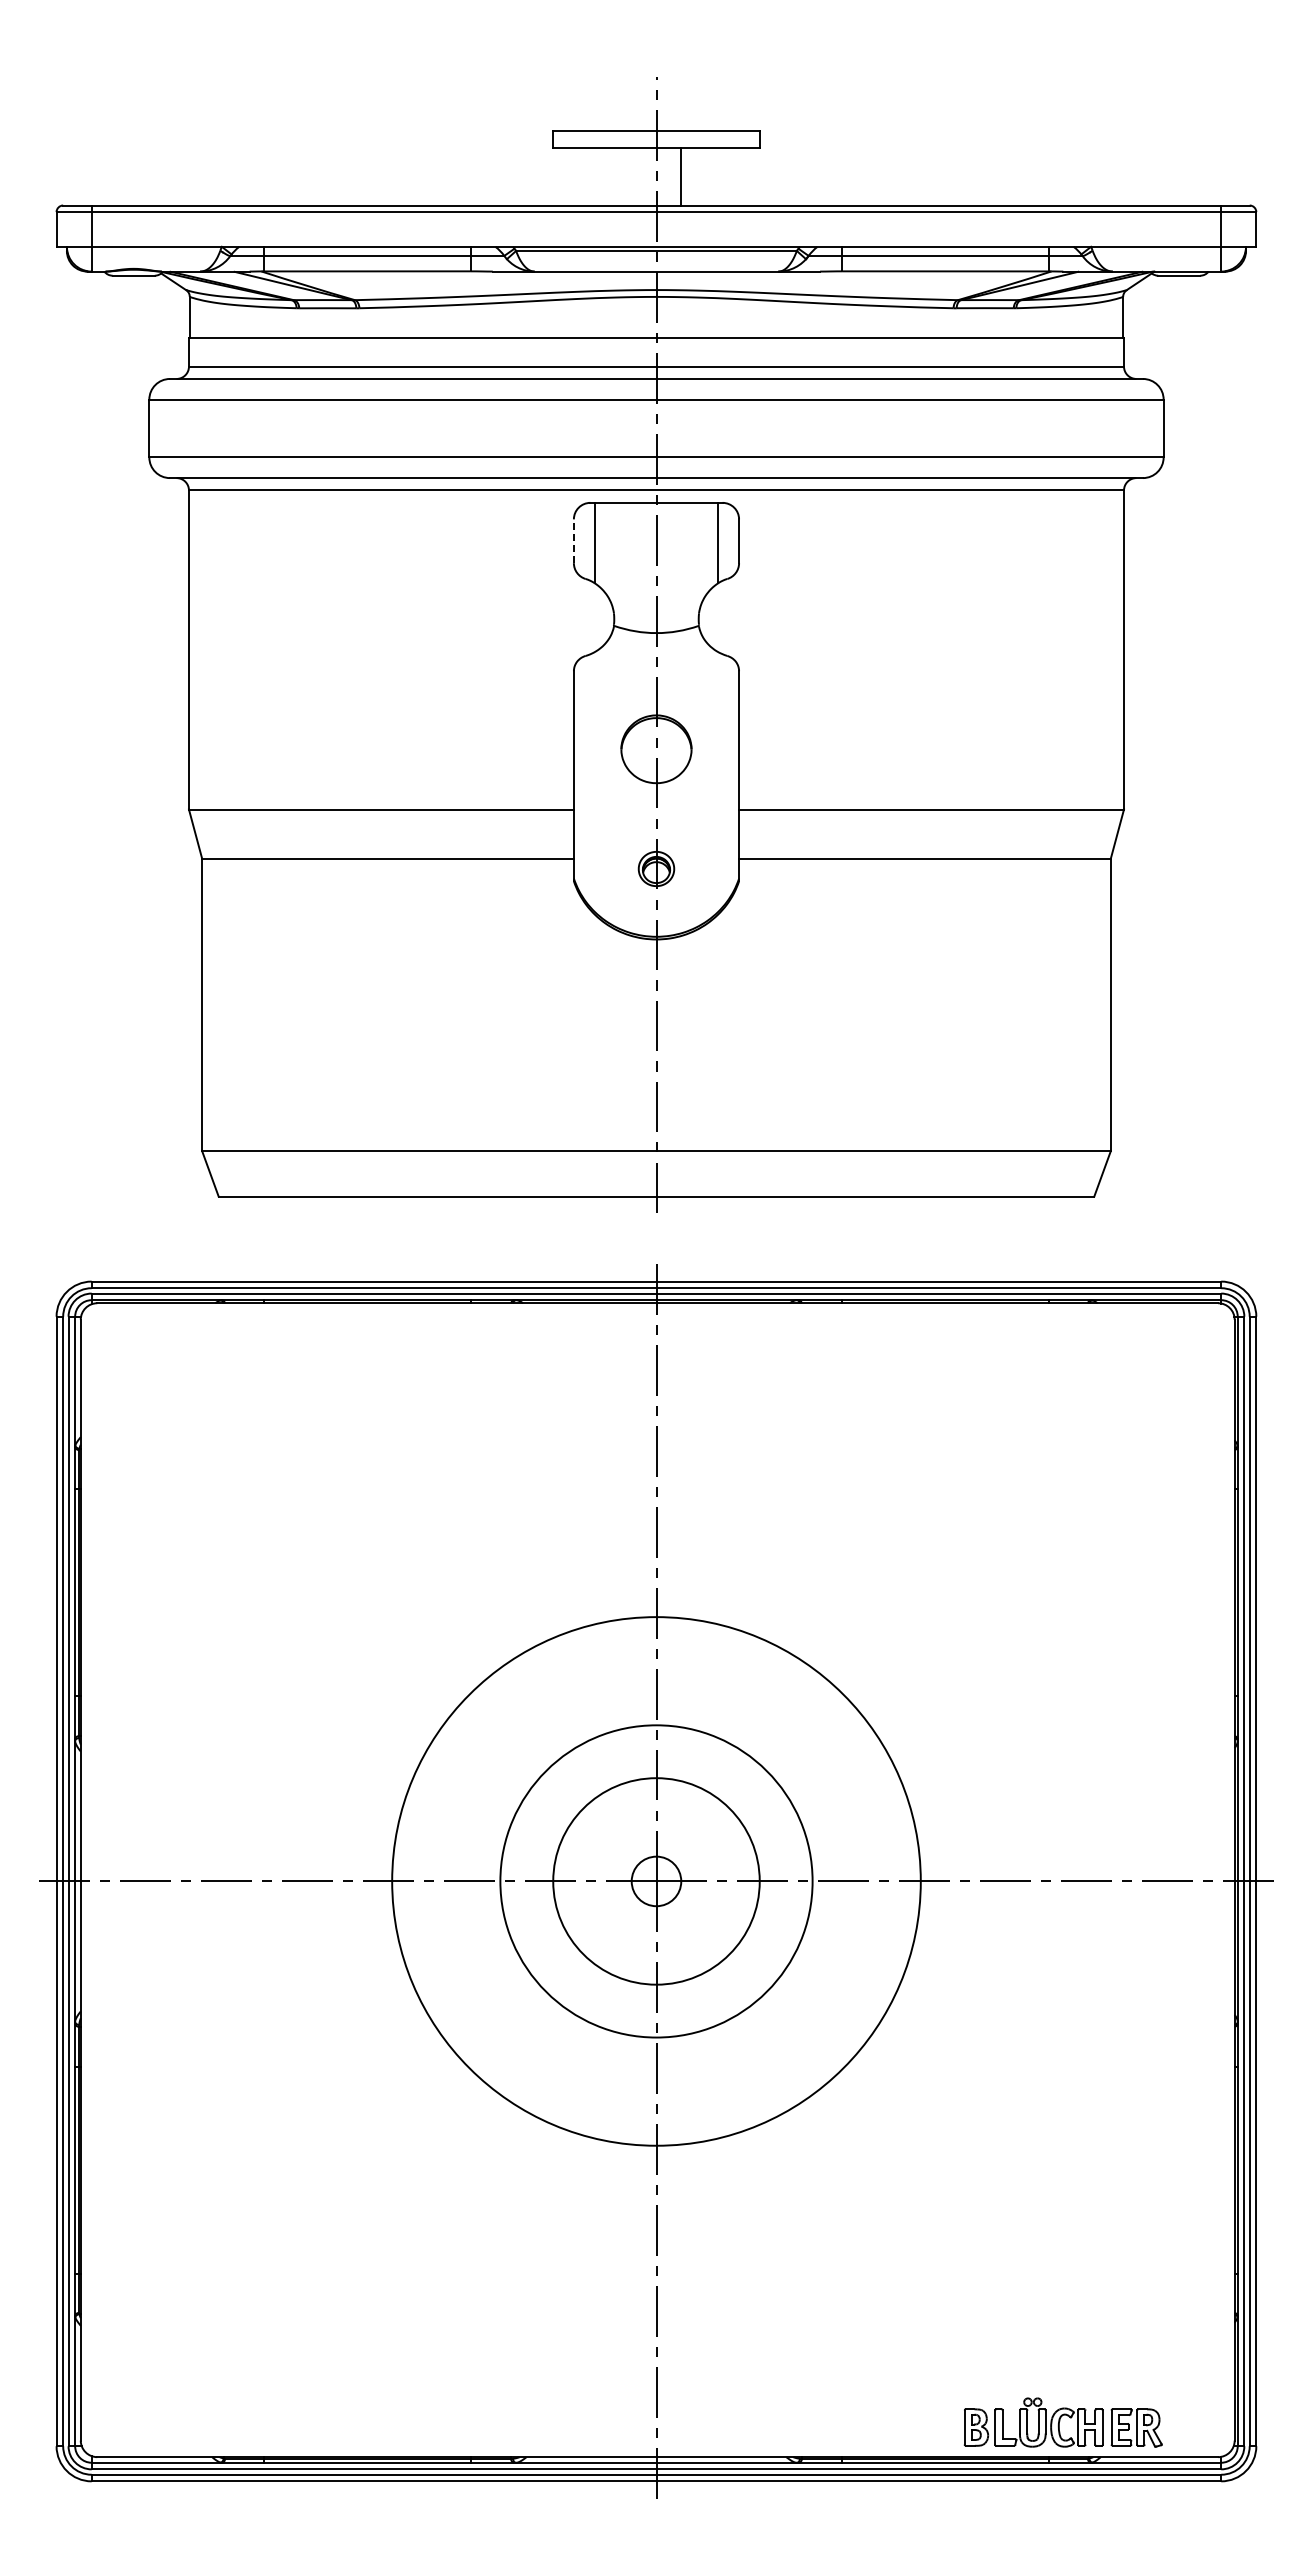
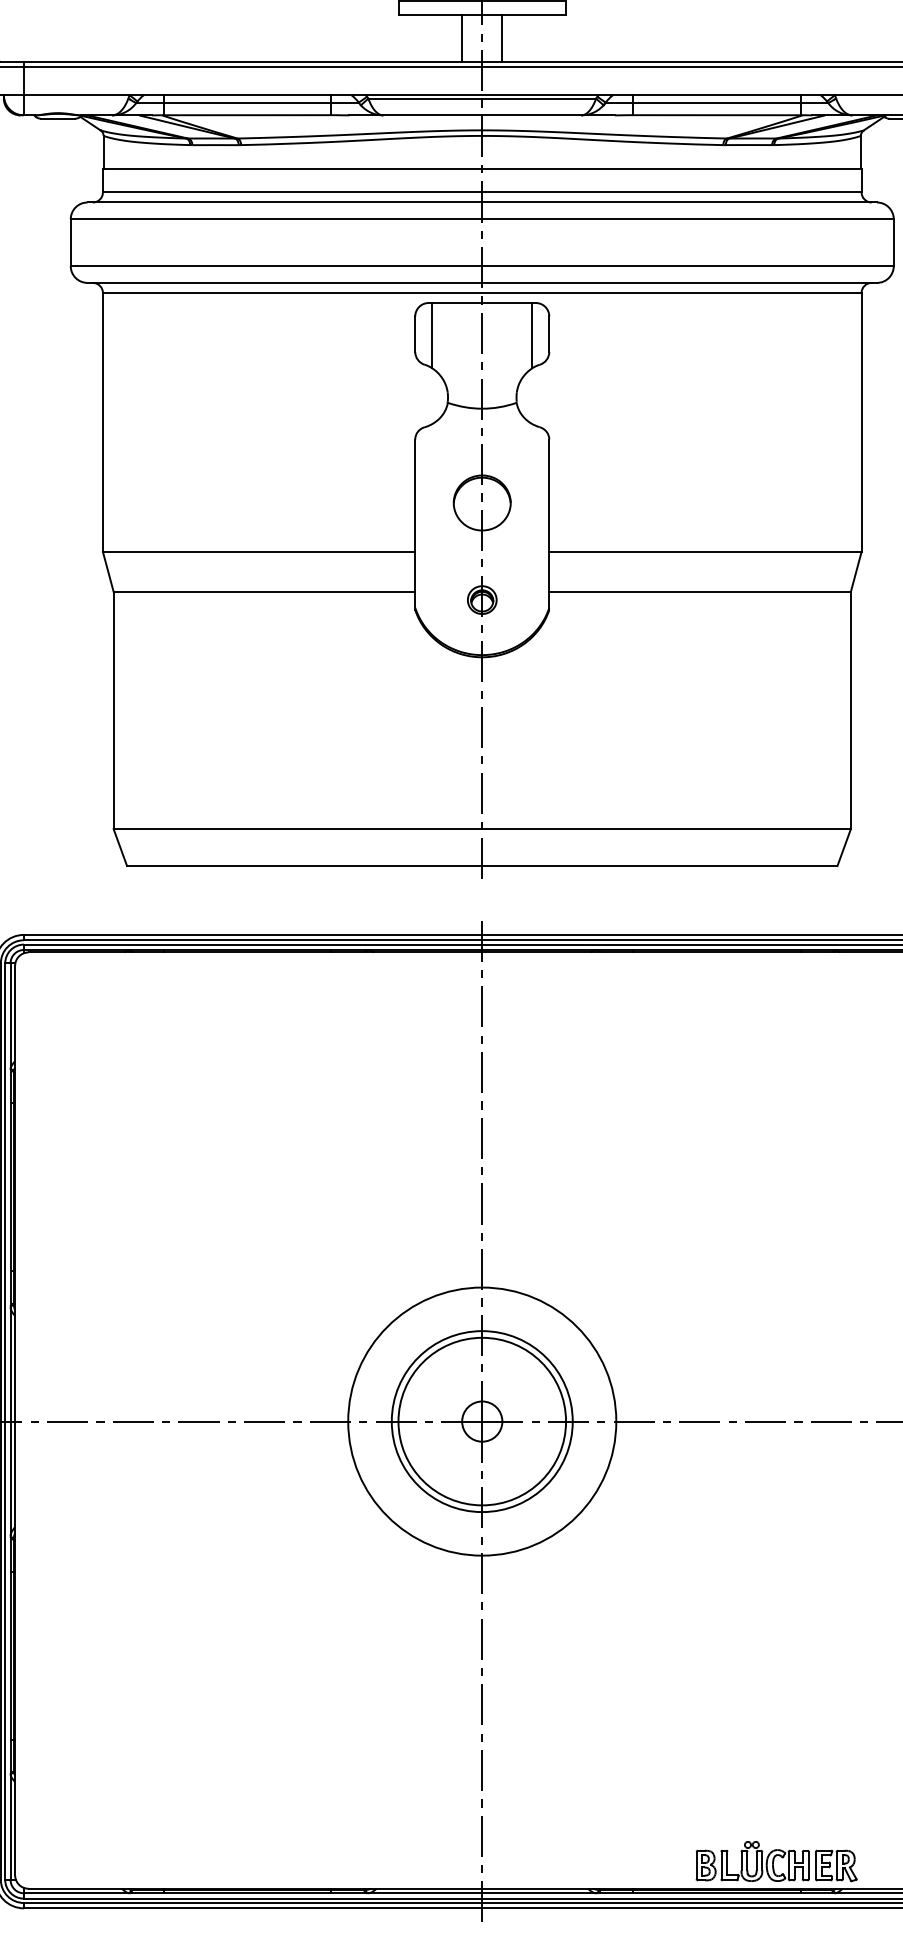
line: (631, 176) -> (461, 38), added
line: (573, 541) -> (414, 334), dashed -> solid
circle: (656, 1880) -> (482, 1420), size x0.71
circle: (656, 1881) -> (482, 1421), size x0.62
part: (1062, 2422) -> (776, 1861), moved

